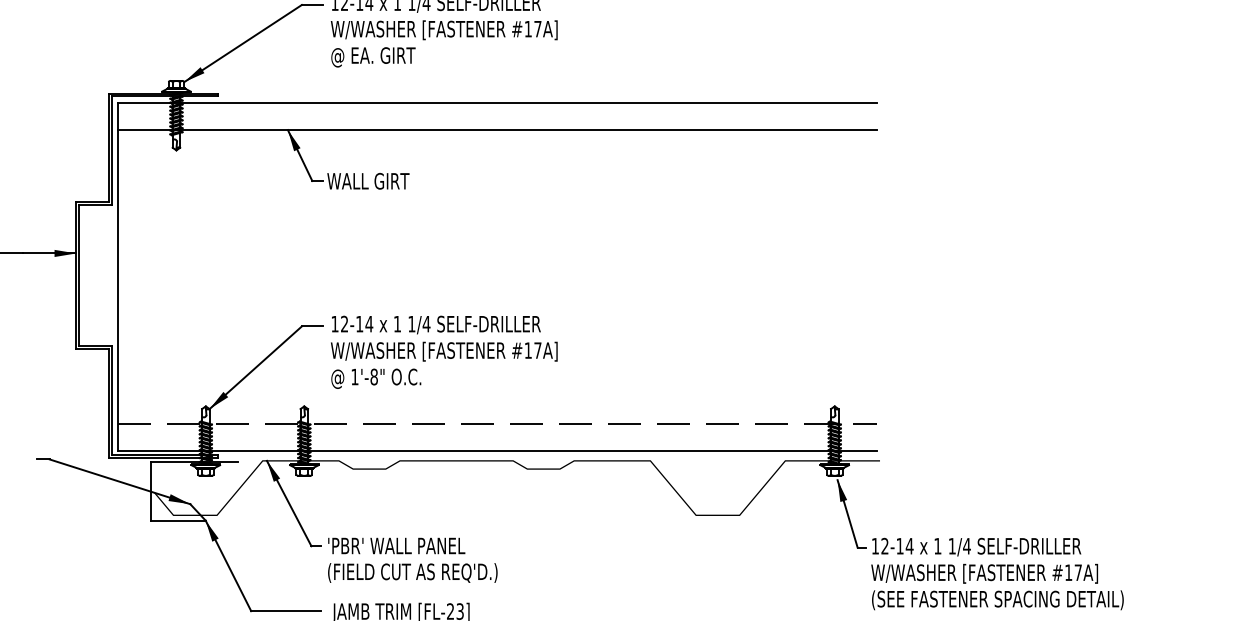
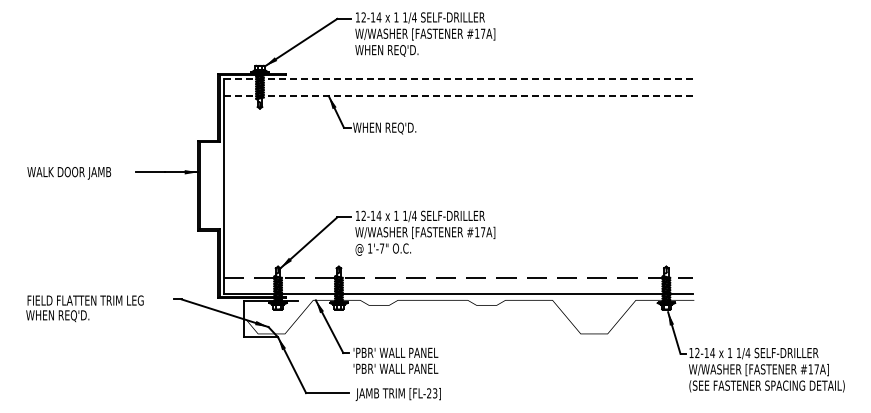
text: (381, 57) -> (386, 51), @ EA. GIRT -> WHEN REQ'D.
line: (498, 103) -> (458, 79), solid -> dashed
line: (498, 130) -> (458, 96), solid -> dashed
text: (386, 182) -> (389, 128), WALL GIRT -> WHEN REQ'D.
text: (373, 376) -> (381, 248), 1'-8" -> 1'-7"
text: (412, 572) -> (405, 369), (FIELD CUT AS REQ'D.) -> 'PBR' WALL PANEL

